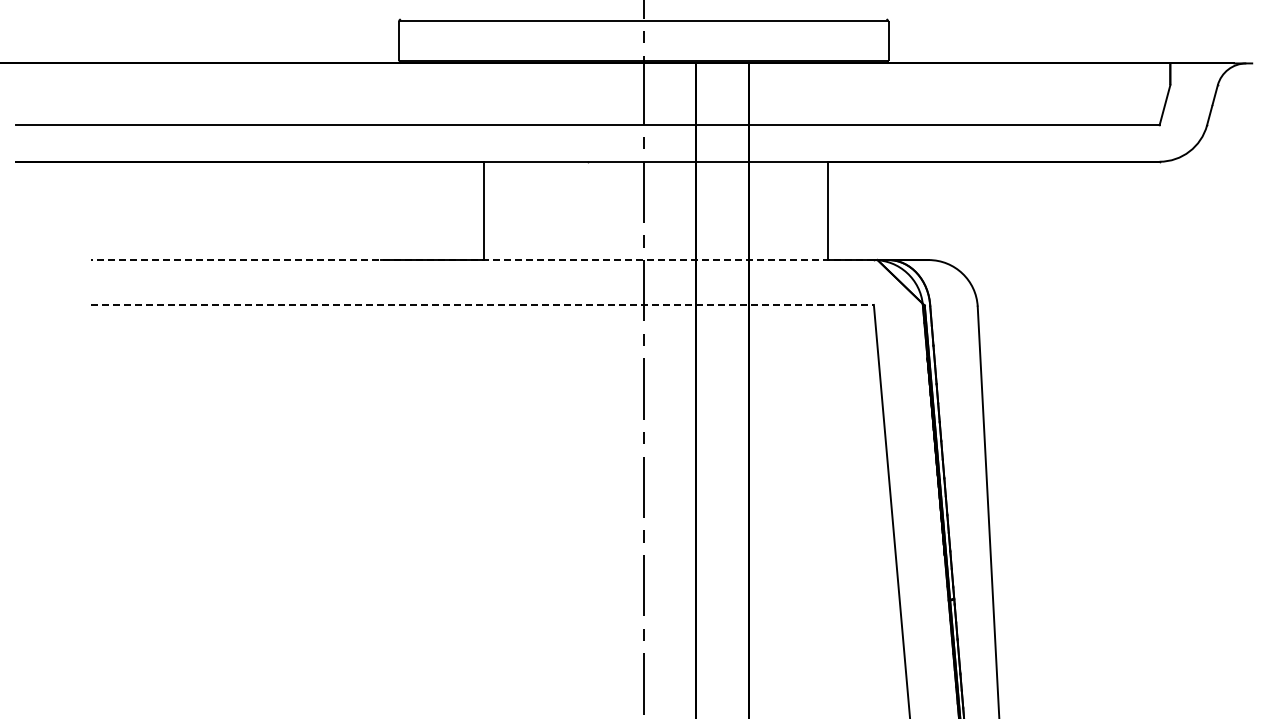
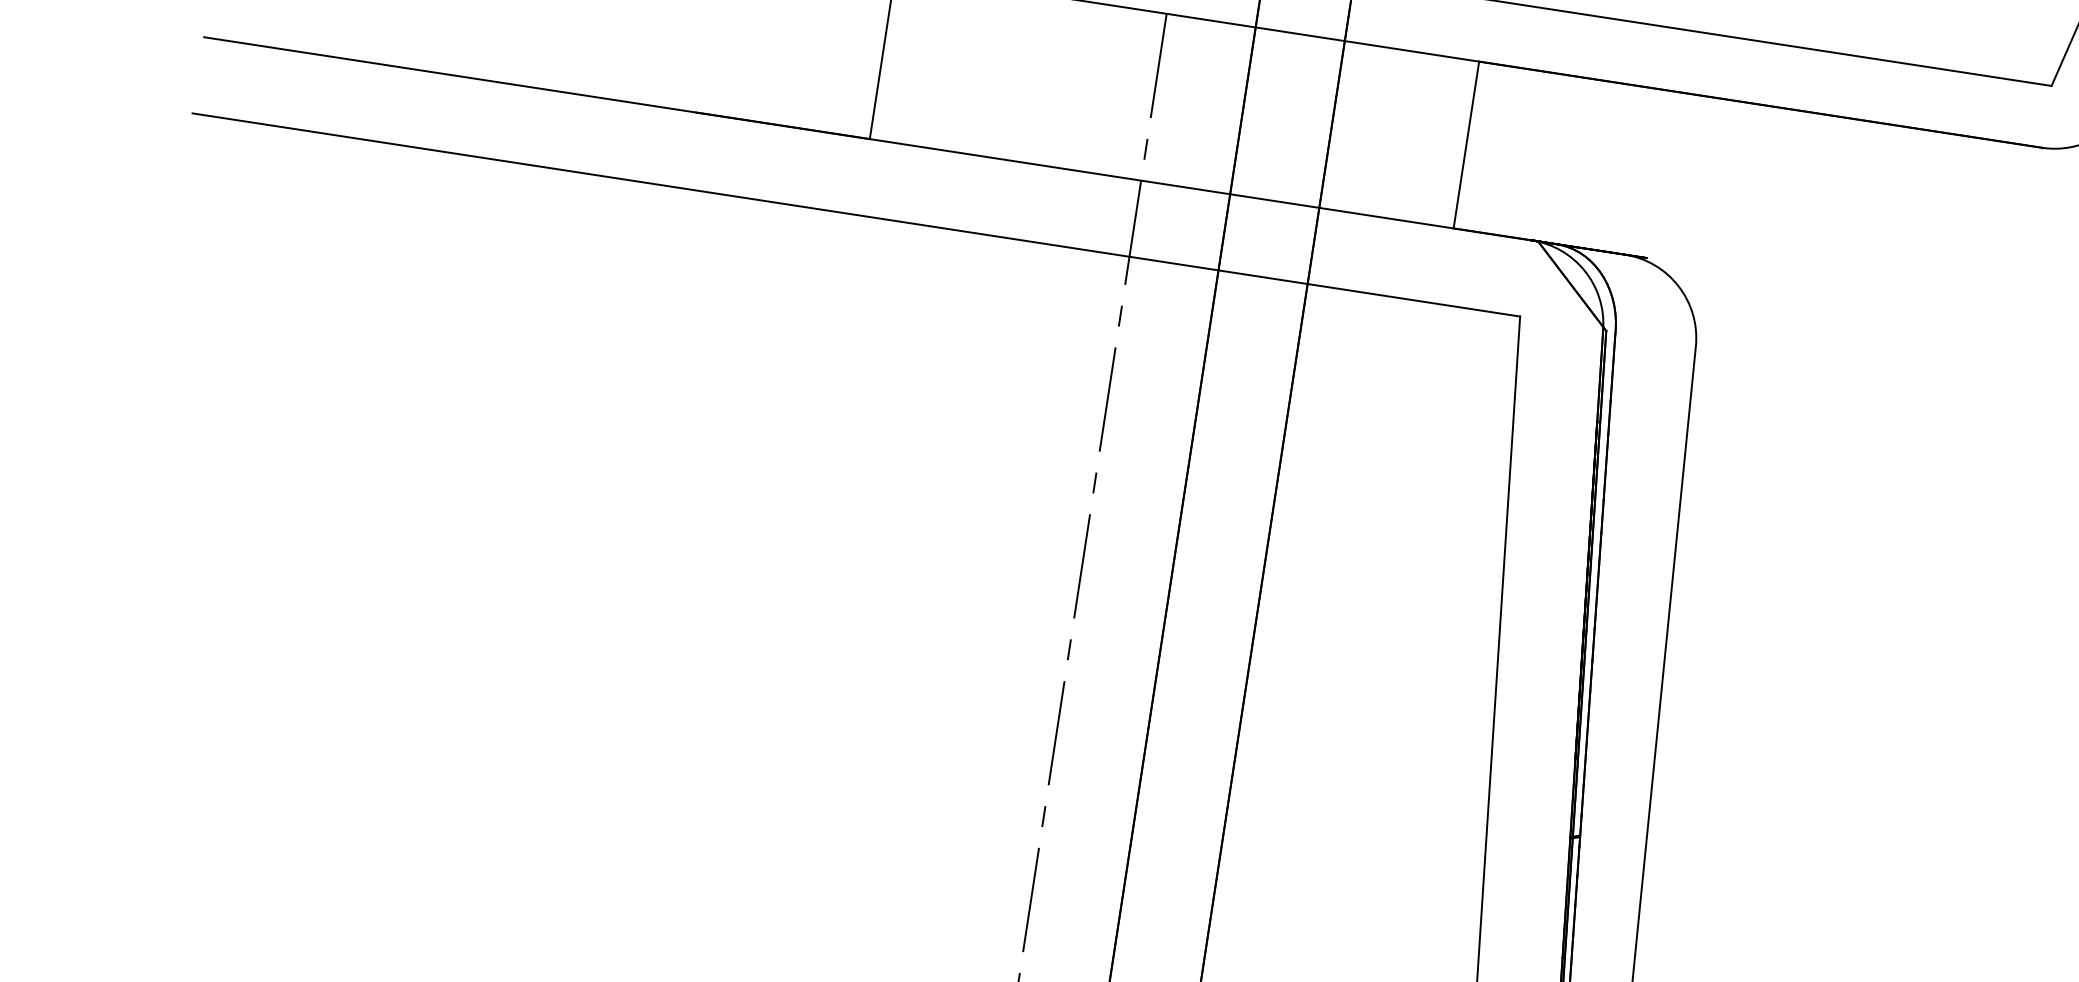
line: (482, 260) -> (867, 139), dashed -> solid
line: (483, 304) -> (857, 214), dashed -> solid

